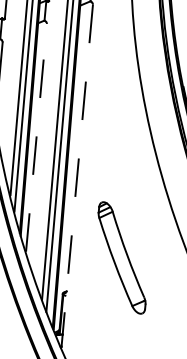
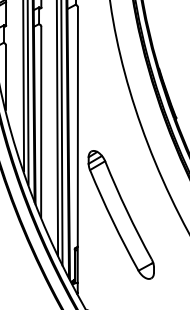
line: (36, 137) -> (41, 121), dashed -> solid
line: (76, 176) -> (77, 150), dashed -> solid
part: (121, 257) -> (120, 214), size x1.43

